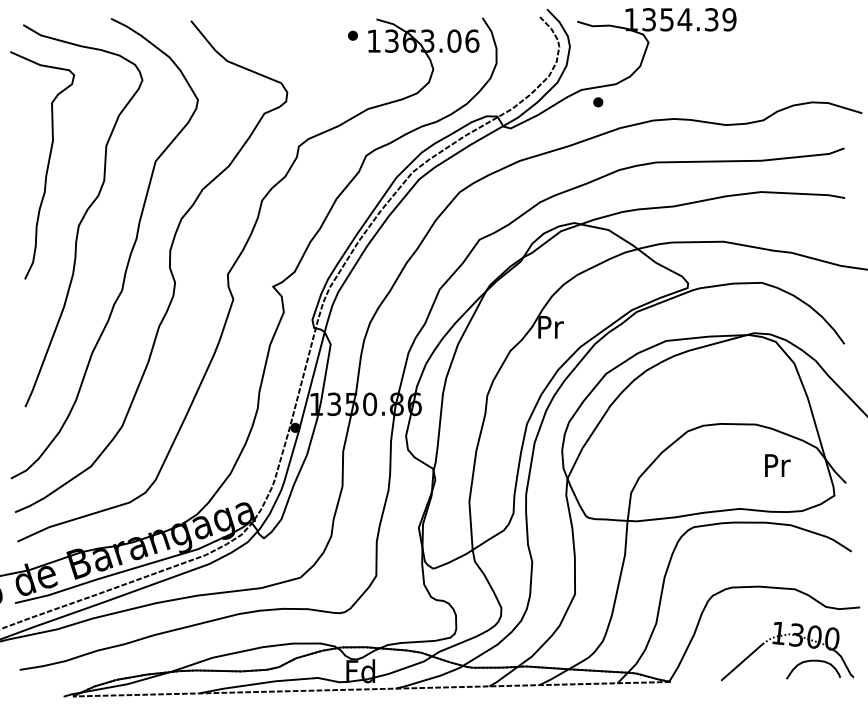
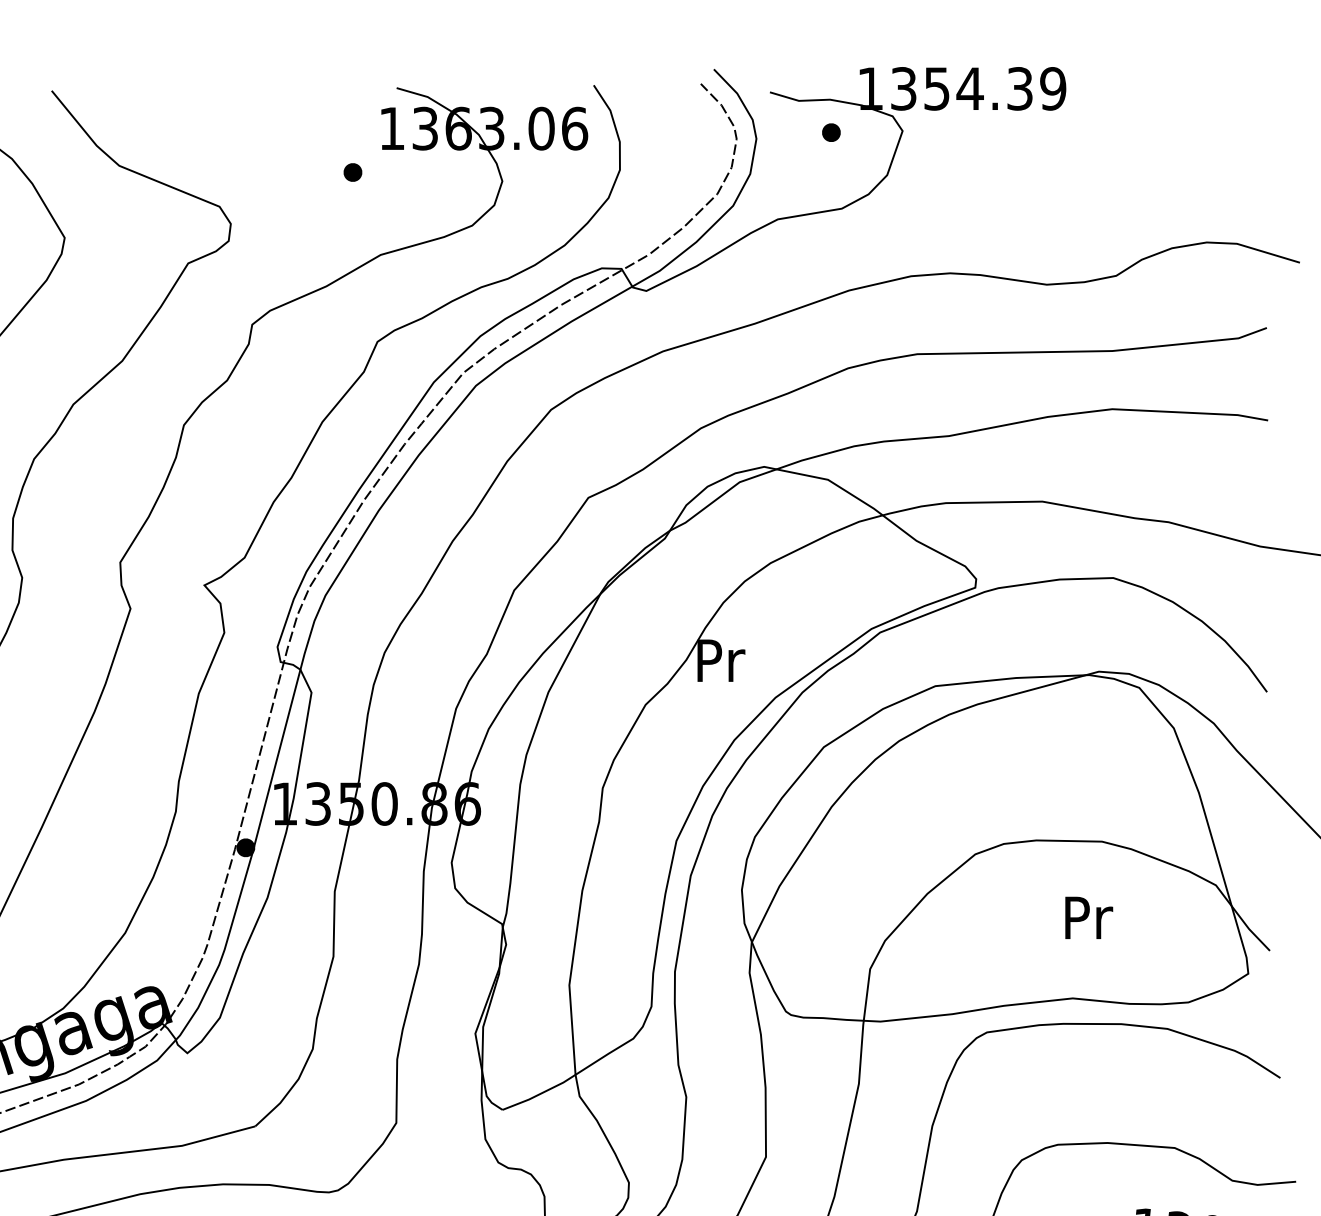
part: (352, 35) -> (352, 172), moved
part: (598, 102) -> (831, 132), moved
text: (777, 465) -> (1088, 917), moved

